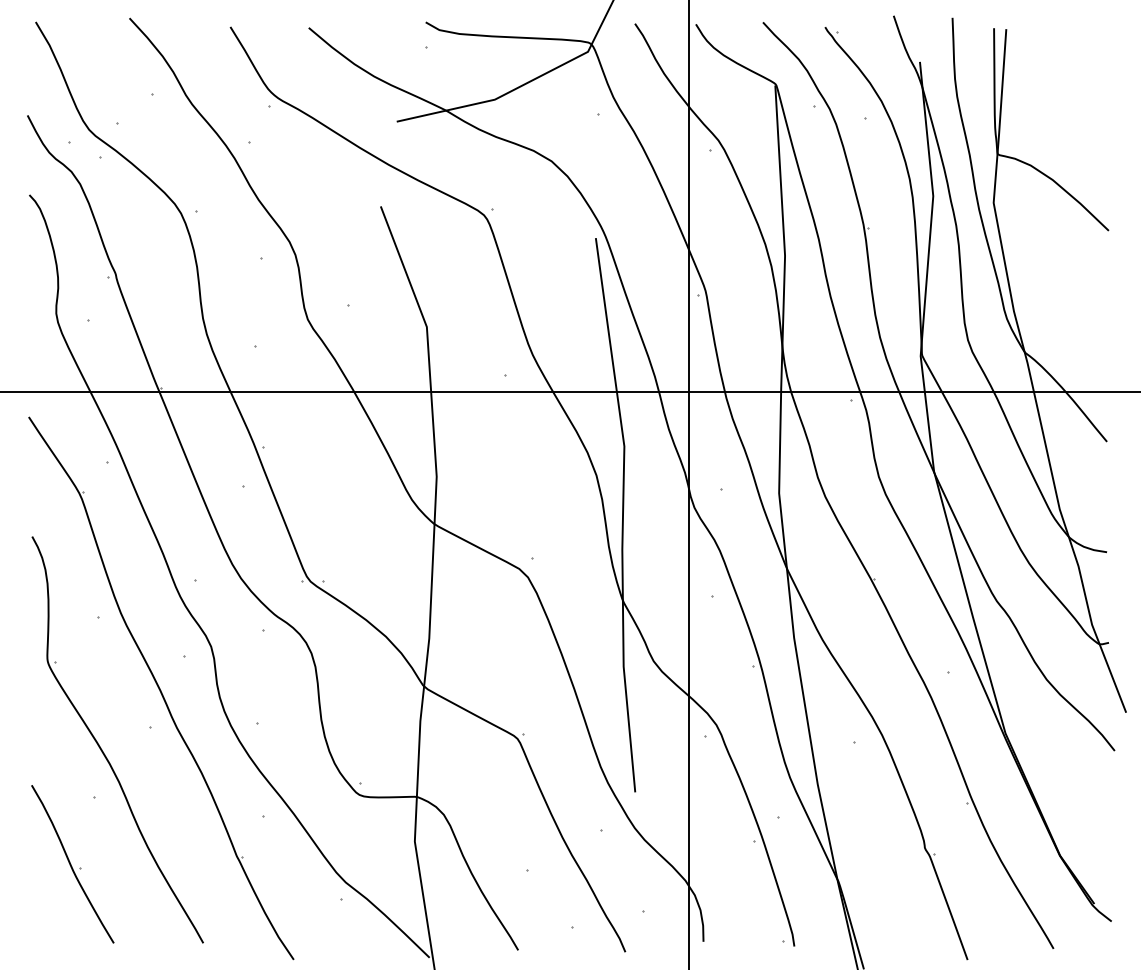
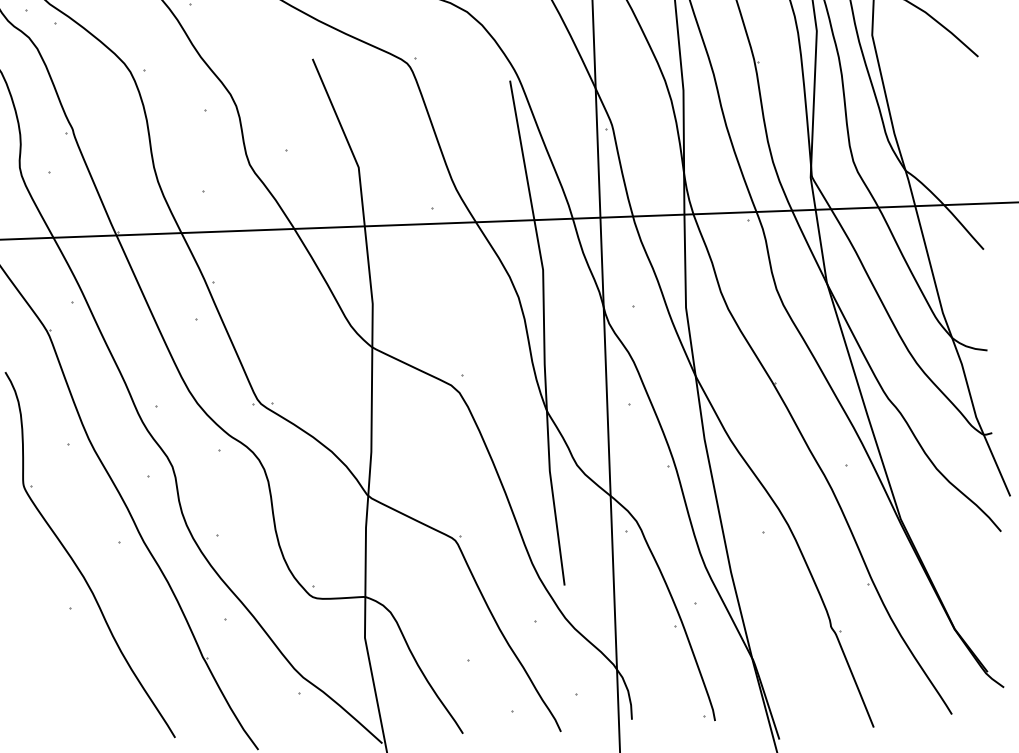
part: (72, 864) -> (53, 670), removed

